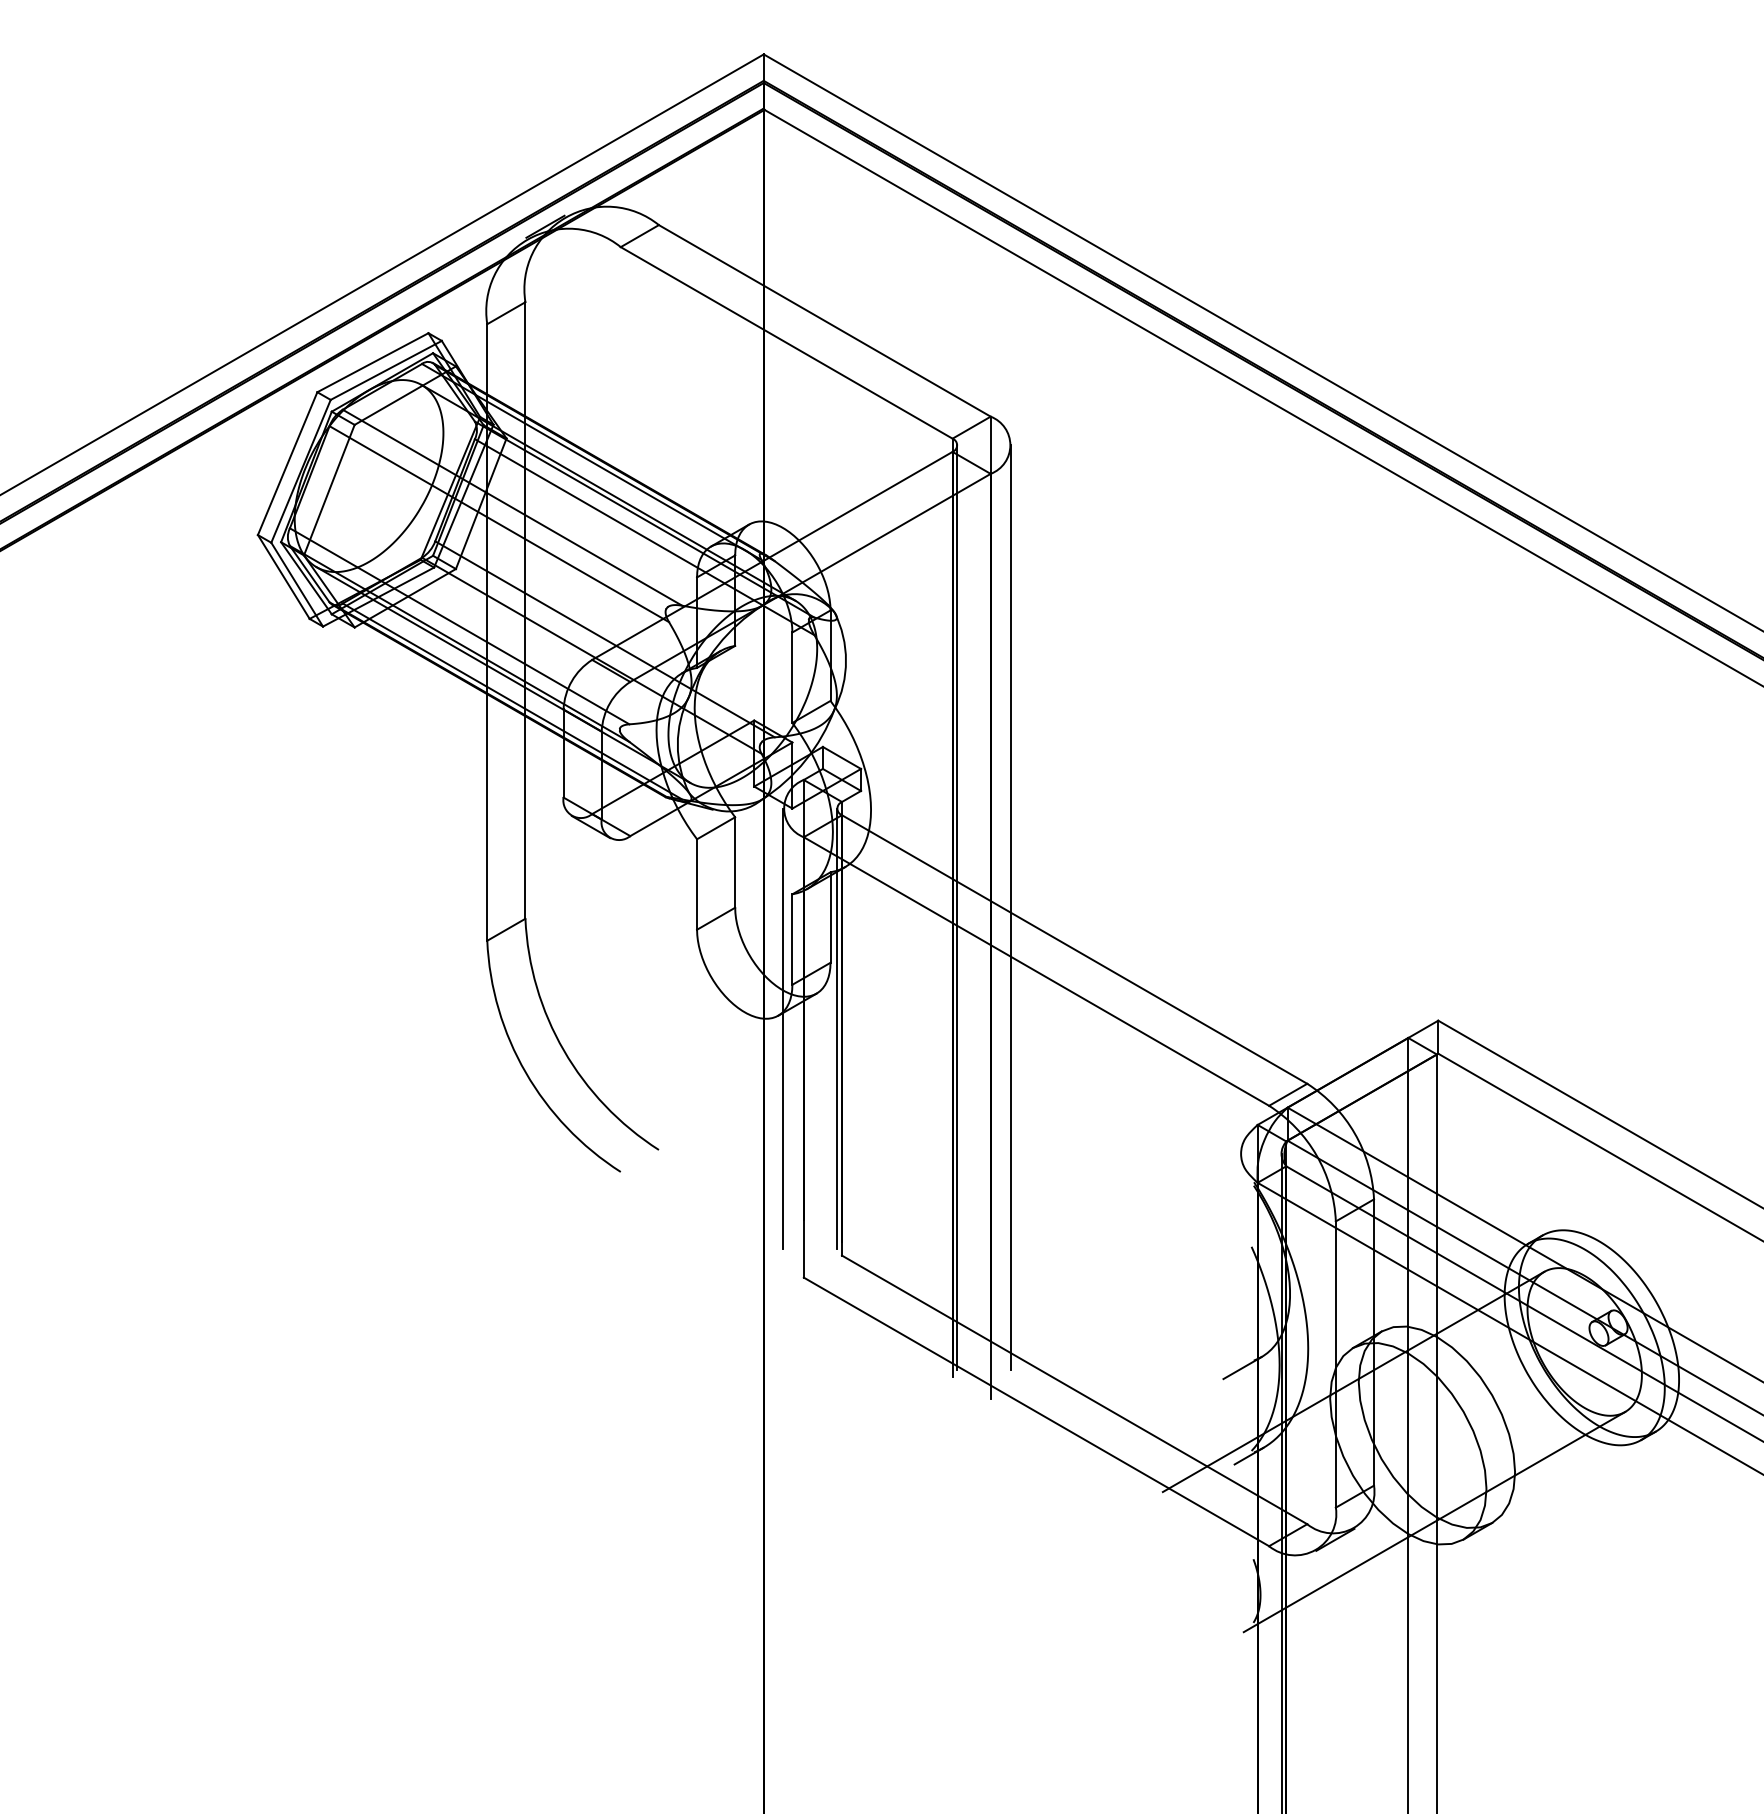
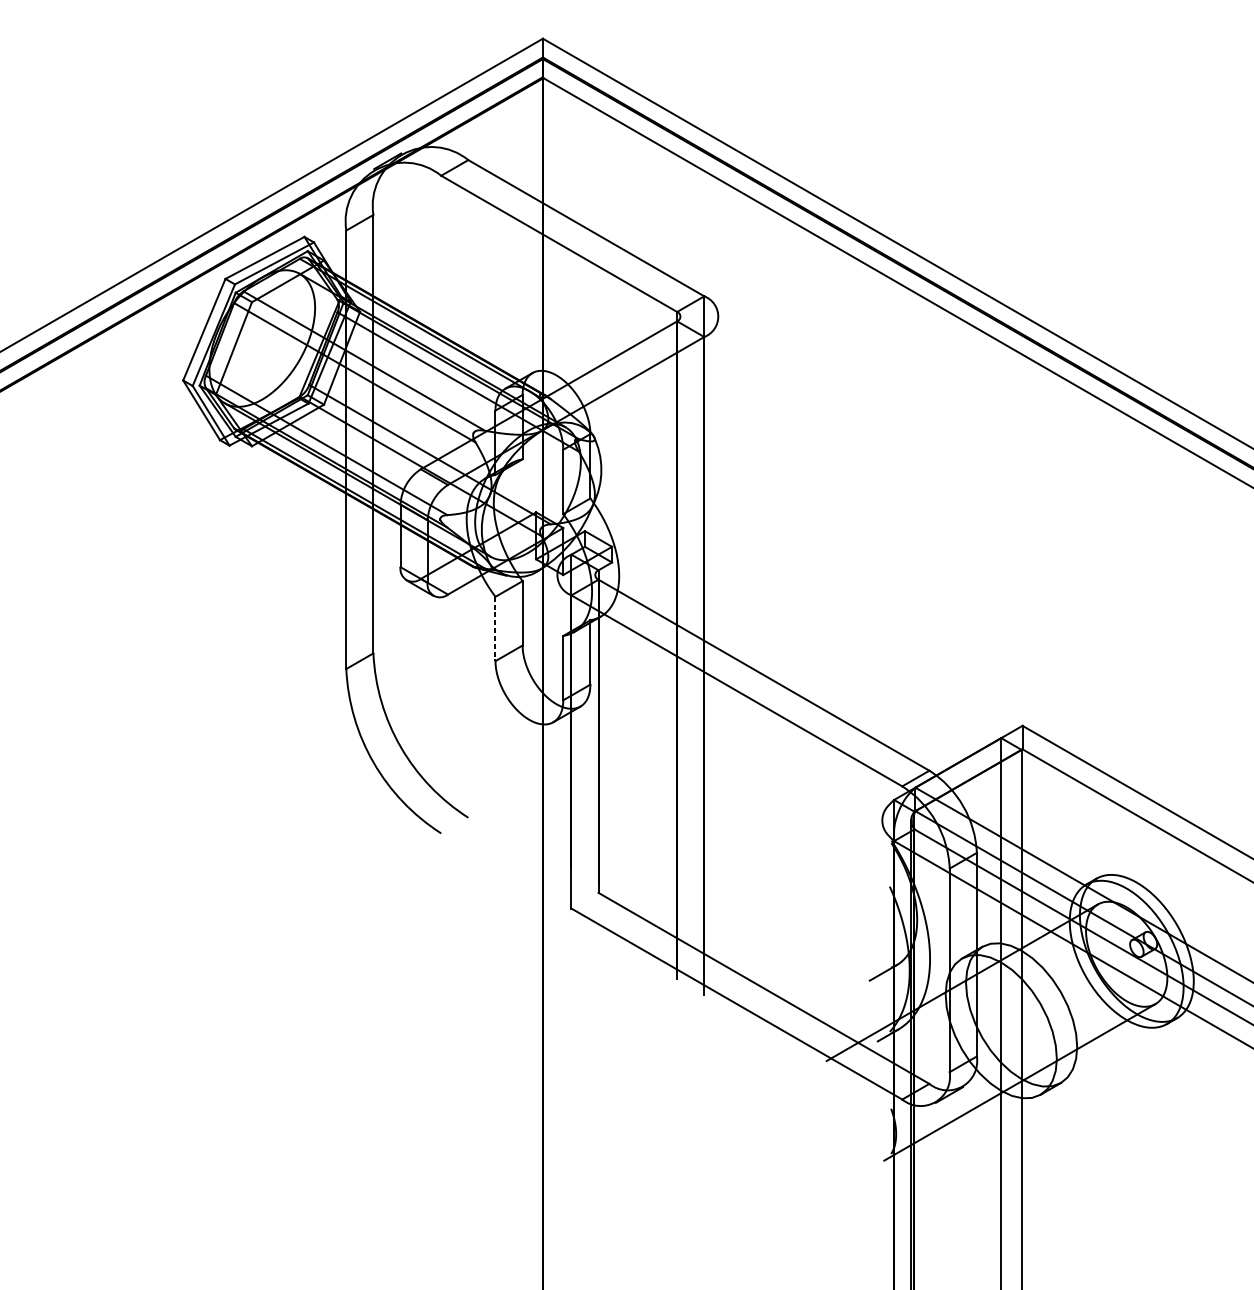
line: (697, 885) -> (495, 629), solid -> dashed
line: (957, 907) -> (680, 645), removed
line: (1011, 907) -> (719, 645), removed
line: (783, 1028) -> (556, 731), removed
line: (837, 1028) -> (595, 731), removed

